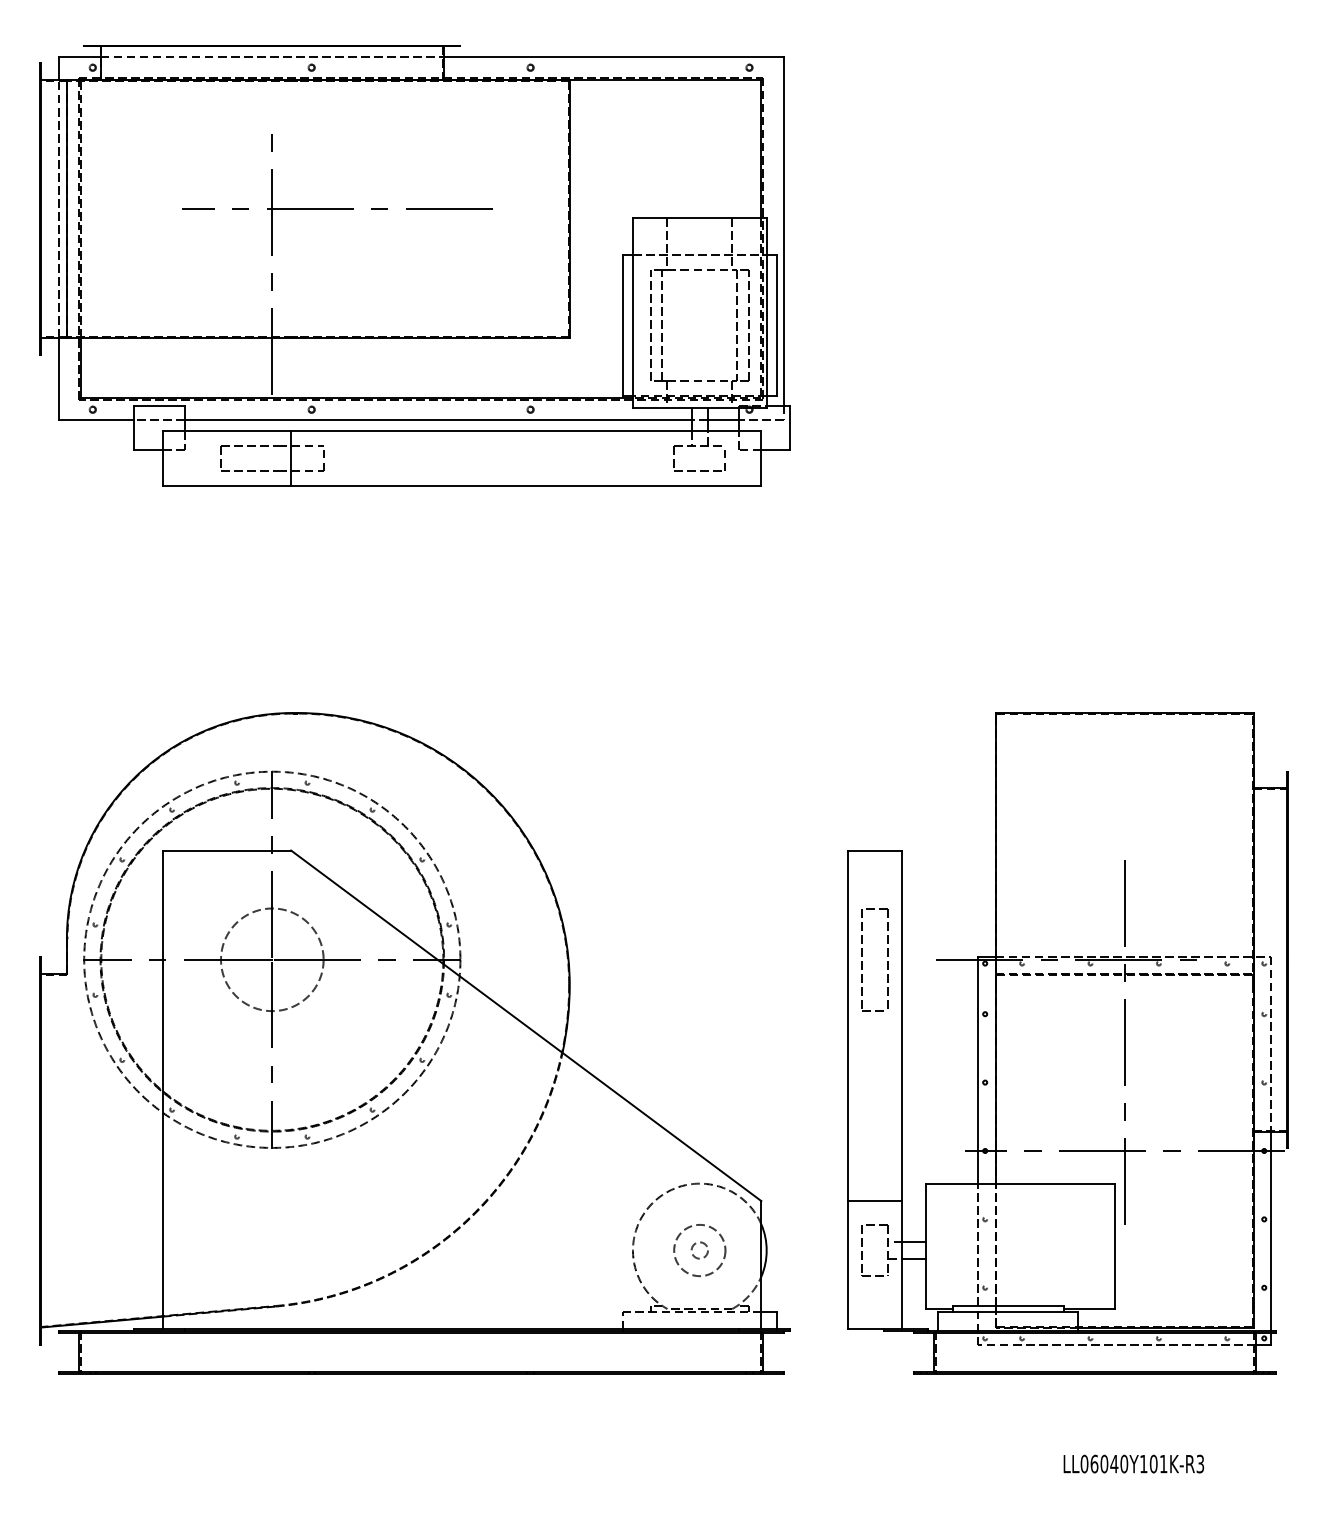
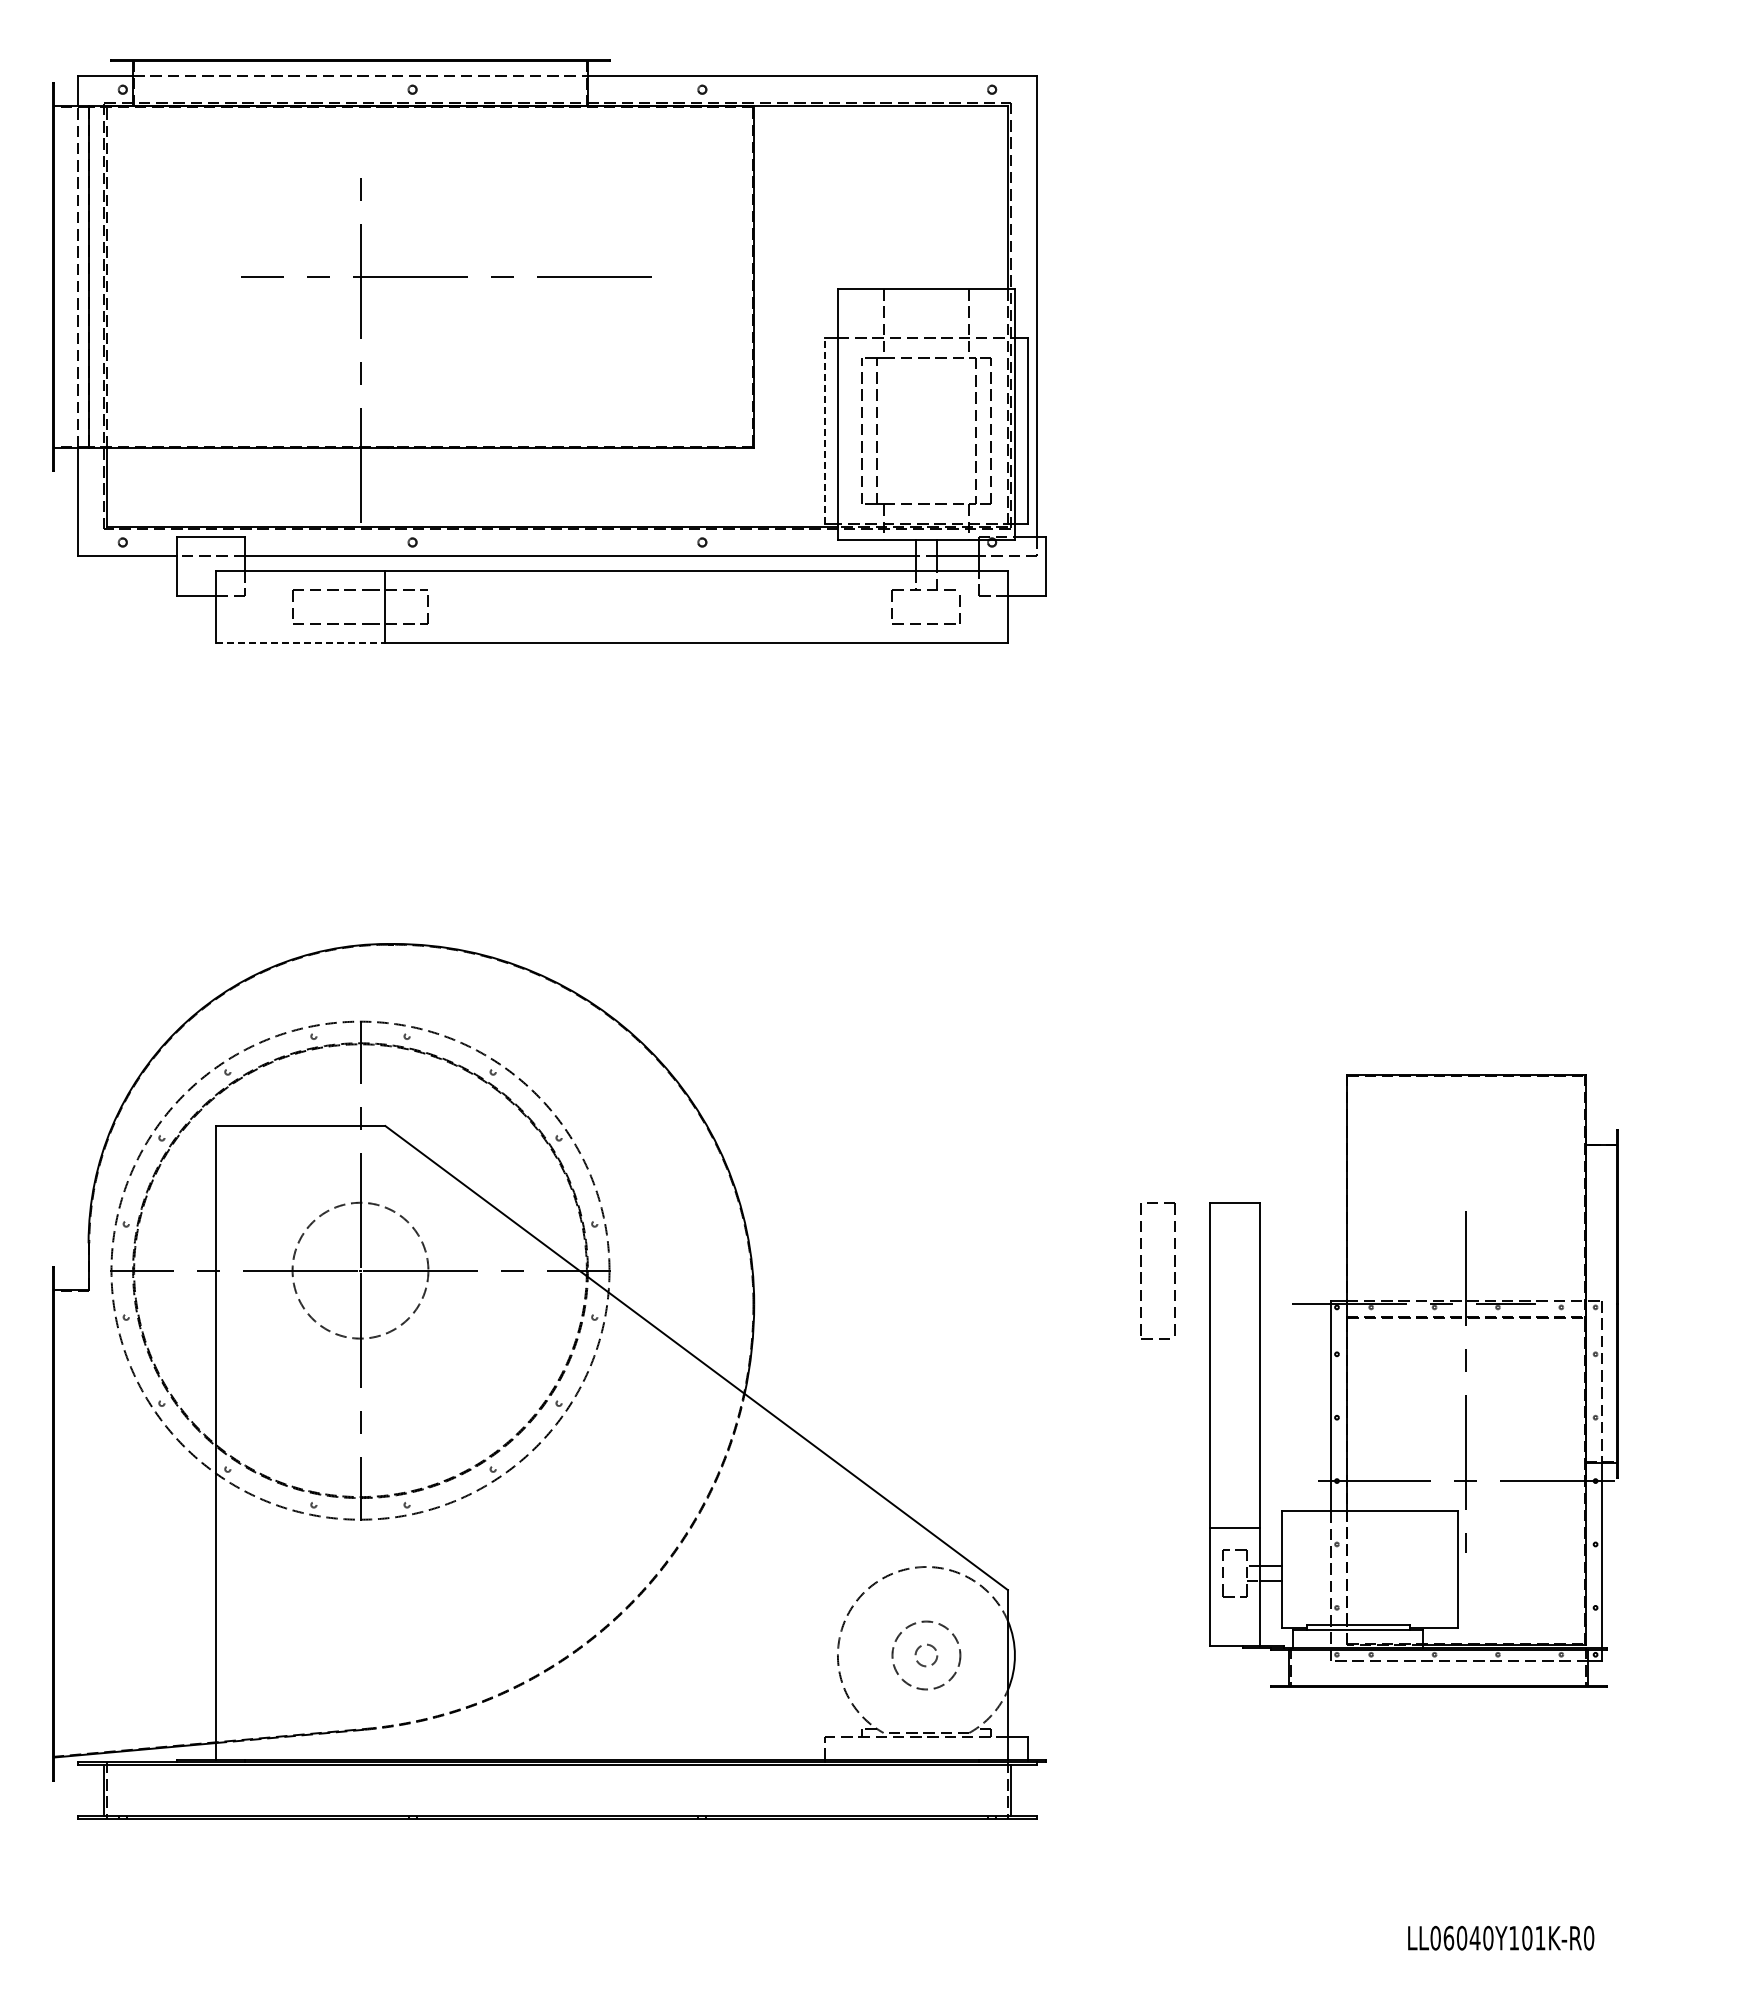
line: (622, 325) -> (824, 431), solid -> dashed
line: (227, 486) -> (300, 643), solid -> dashed
part: (1067, 1043) -> (1413, 1381), size x0.7
text: (1200, 1464) -> (1589, 1938), LL06040Y101K-R3 -> LL06040Y101K-R0

